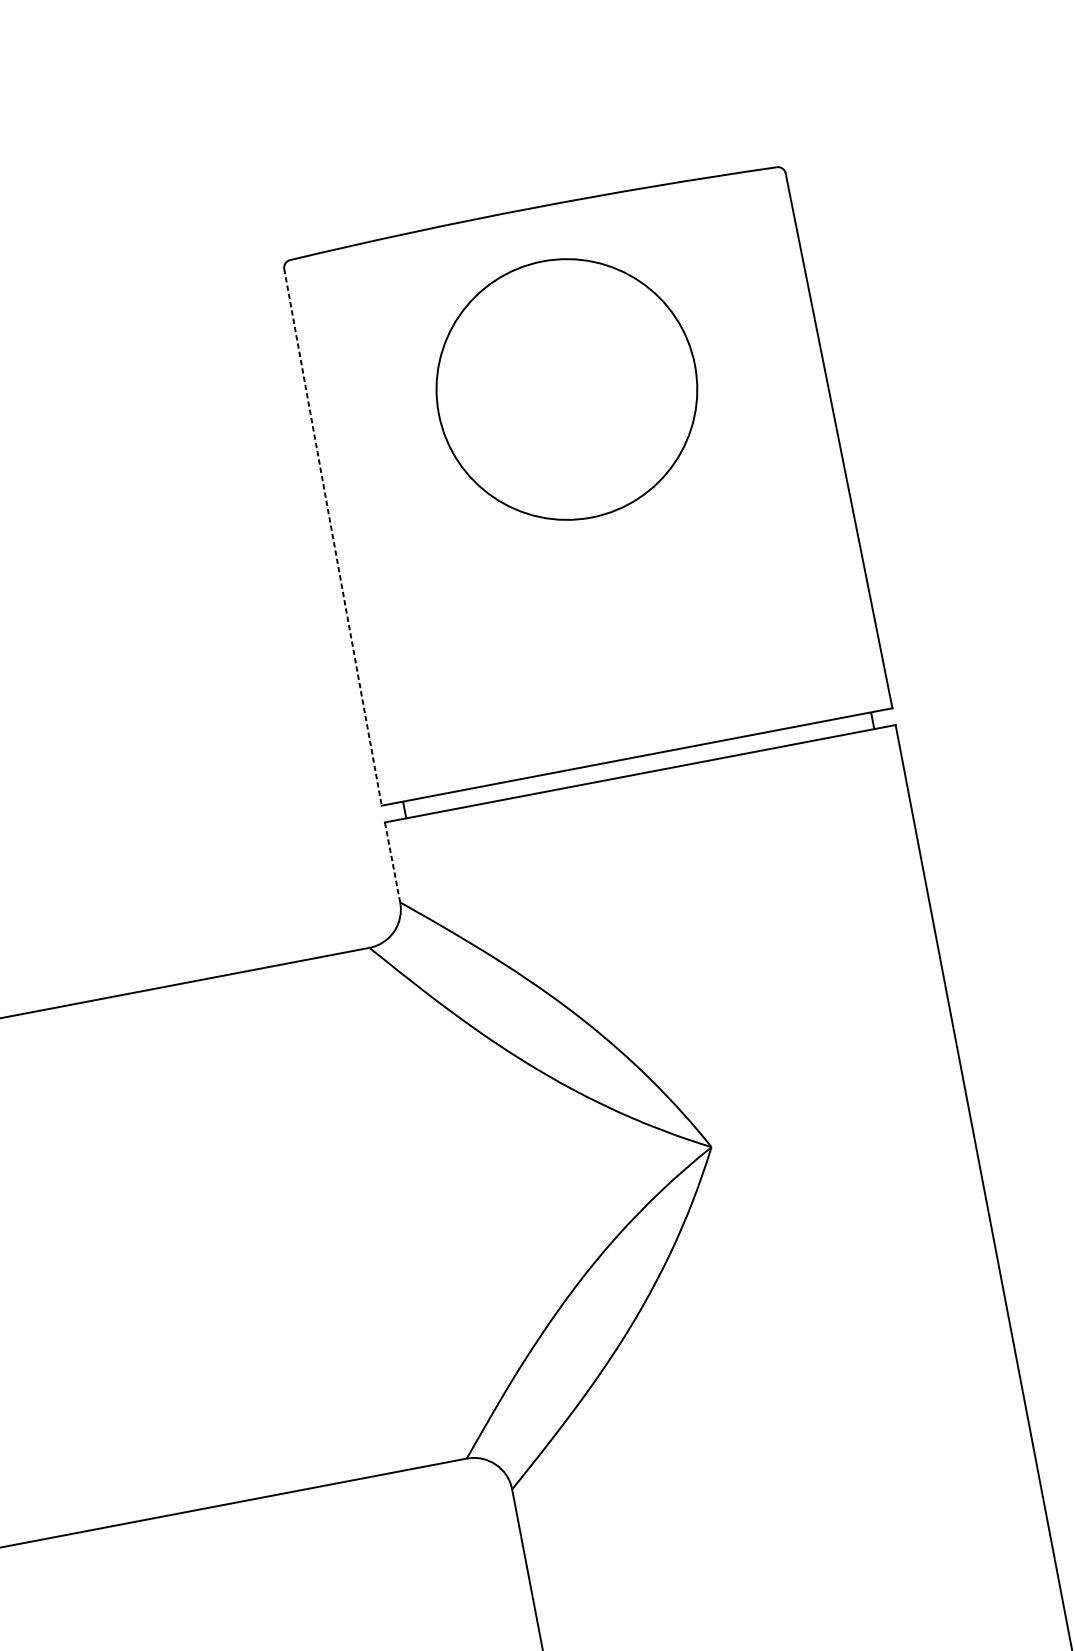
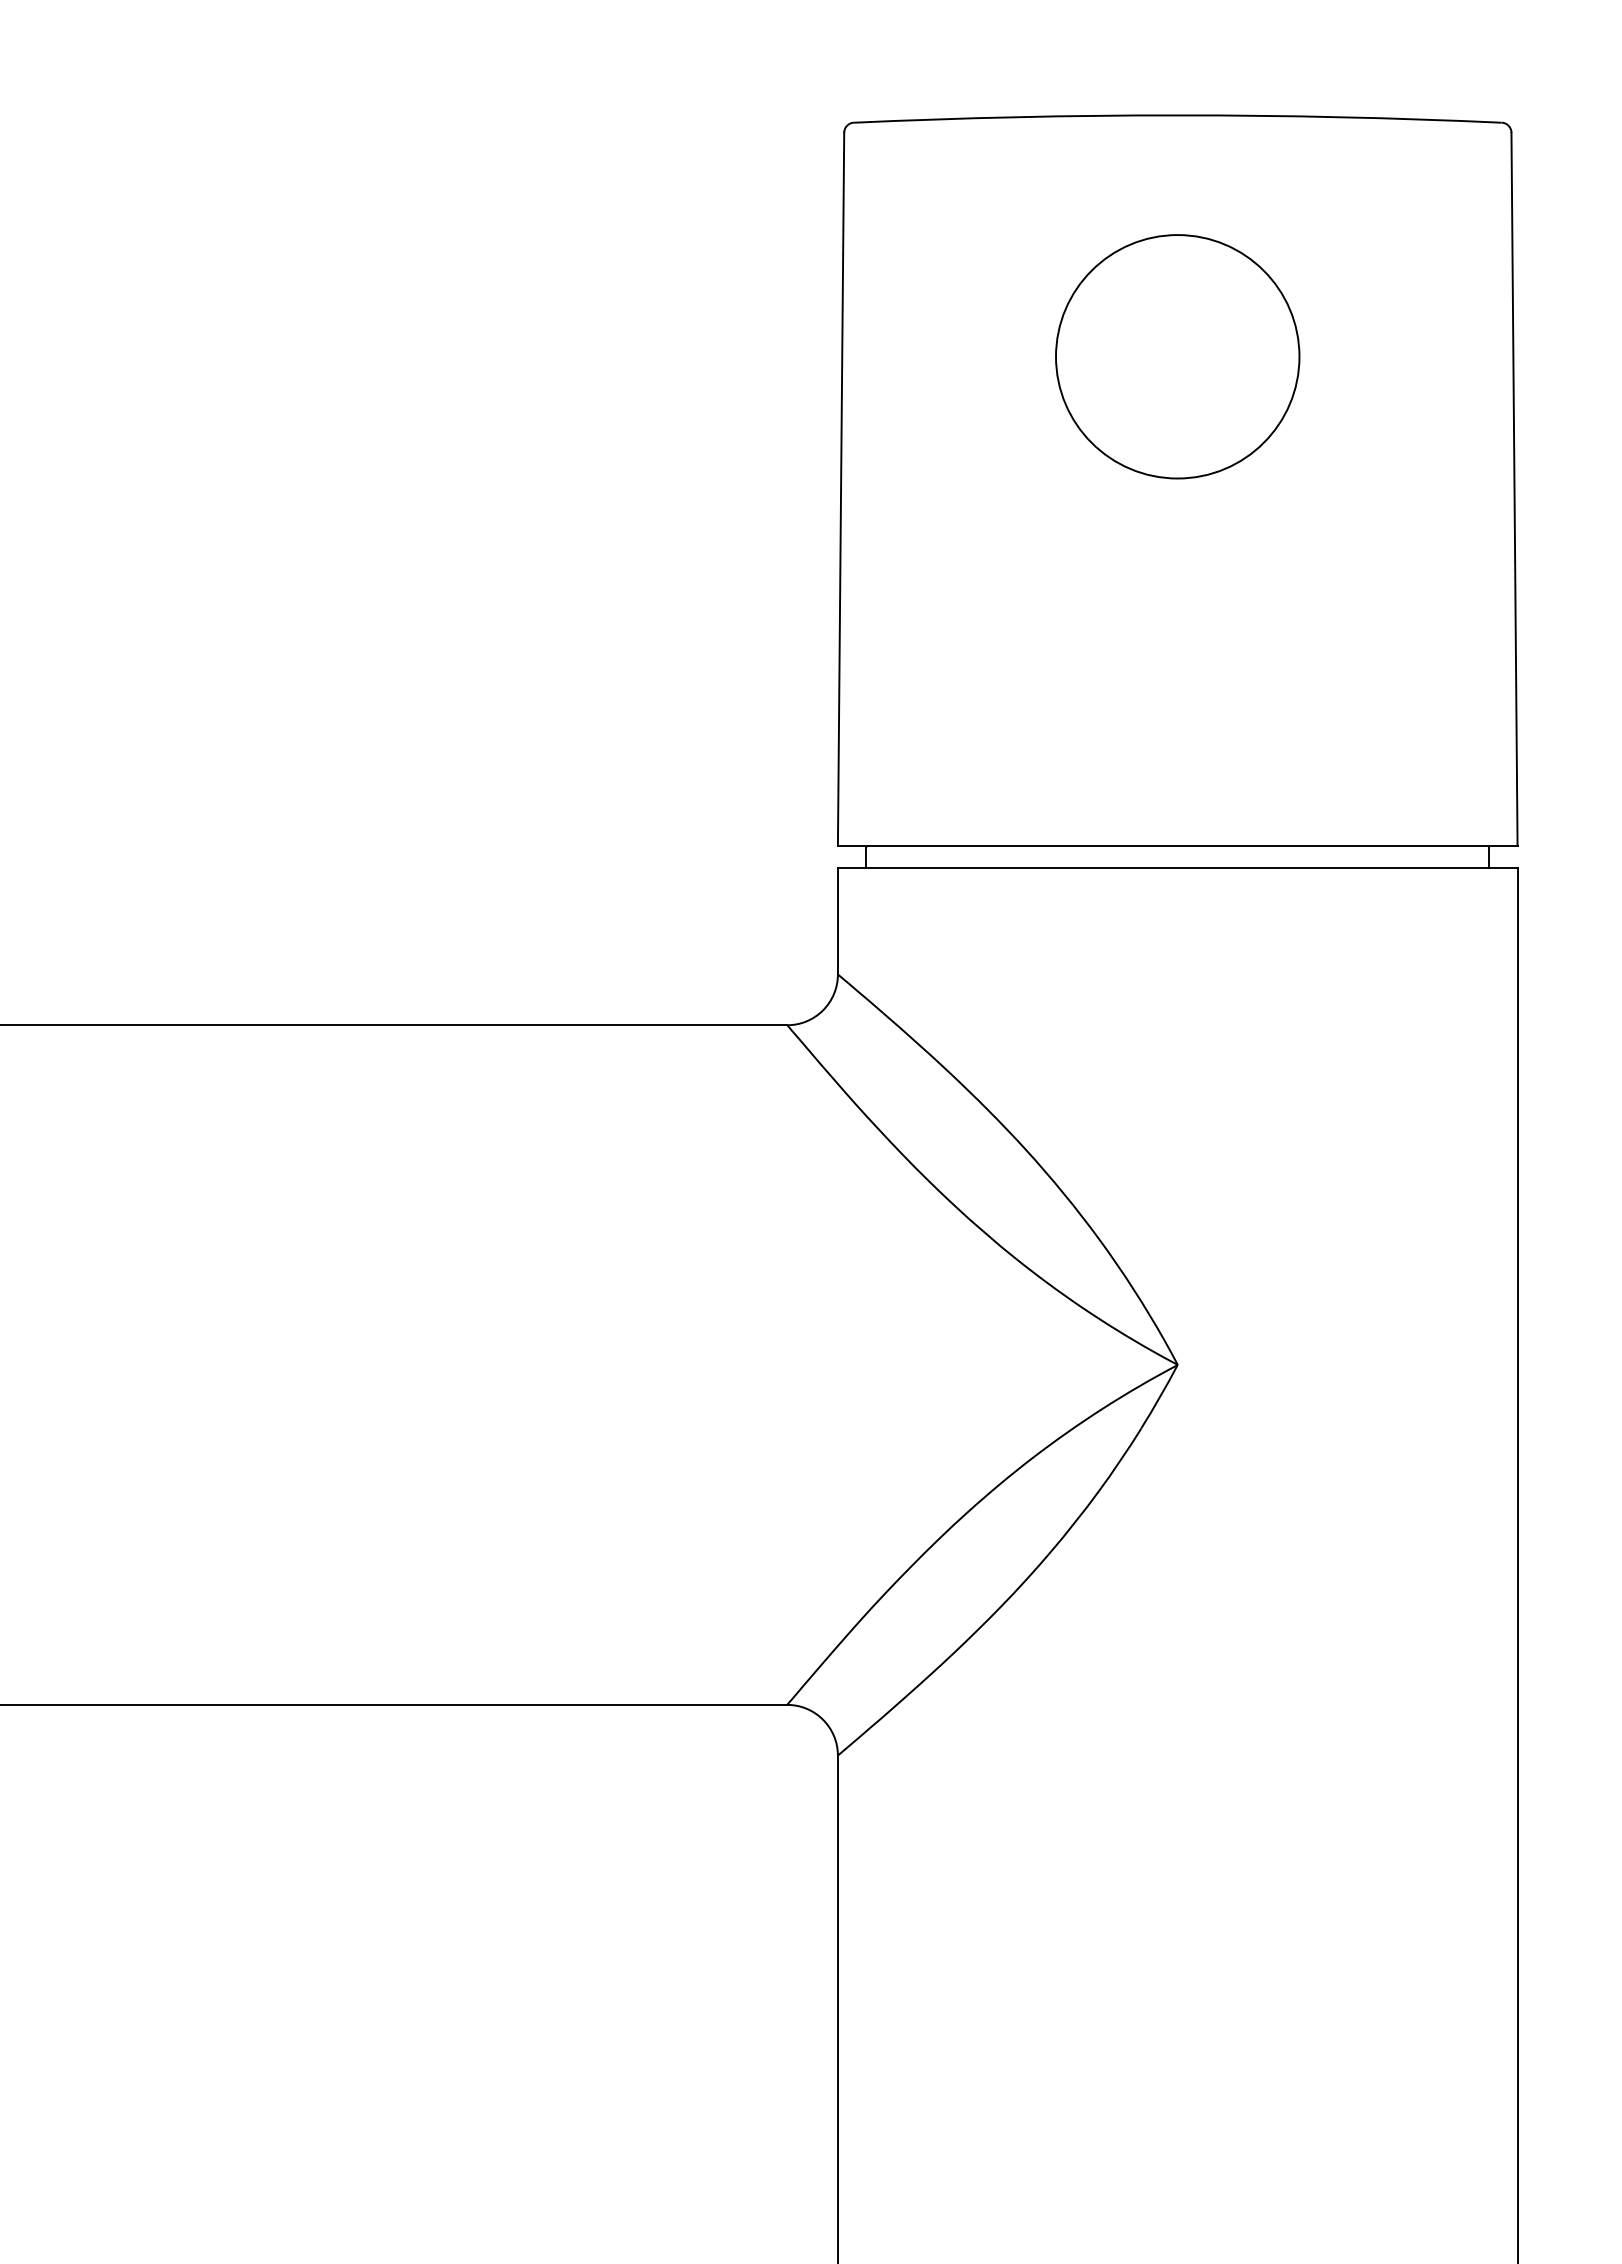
circle: (566, 389) -> (1177, 356), size x0.71
line: (333, 537) -> (841, 489), dashed -> solid
line: (392, 861) -> (837, 920), dashed -> solid

